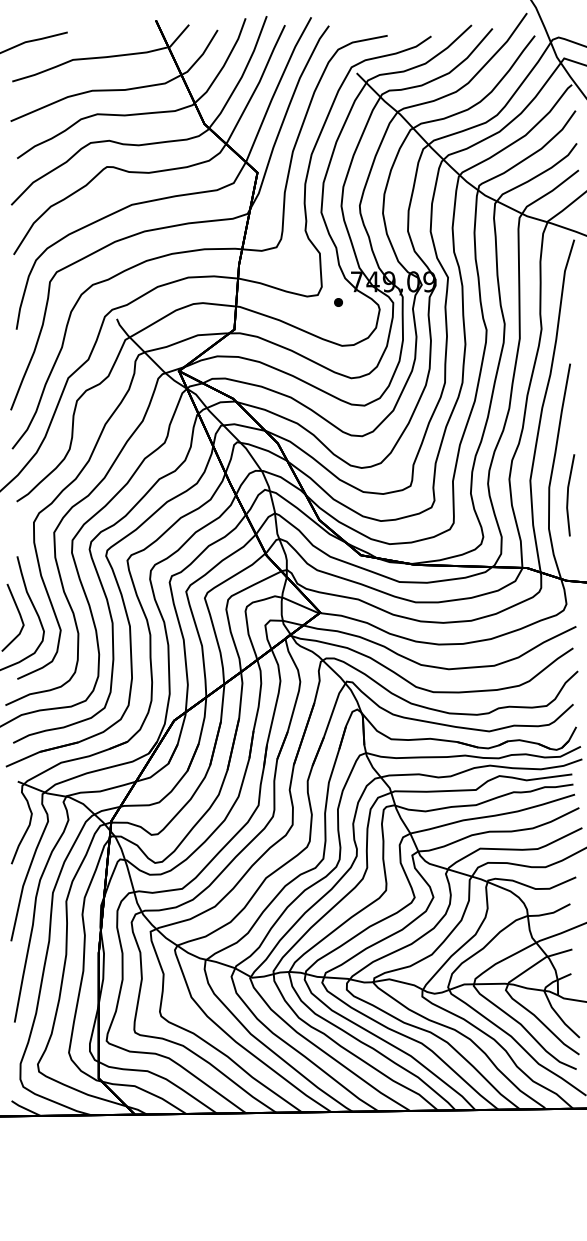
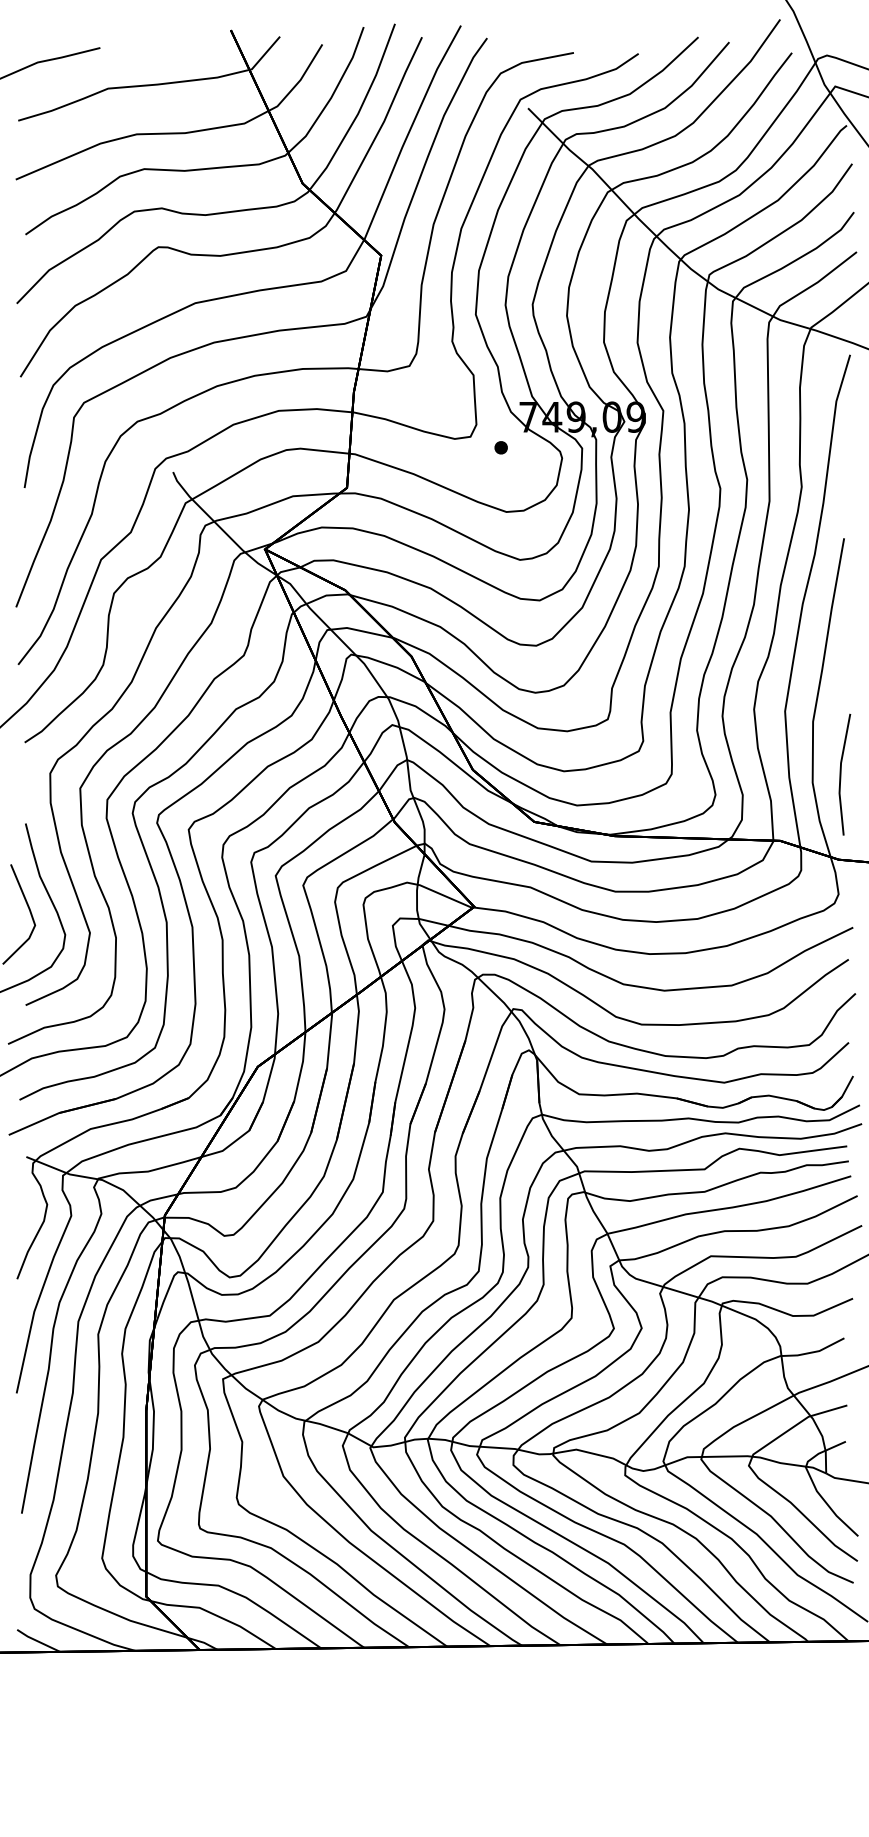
line: (568, 495) -> (841, 774), moved

